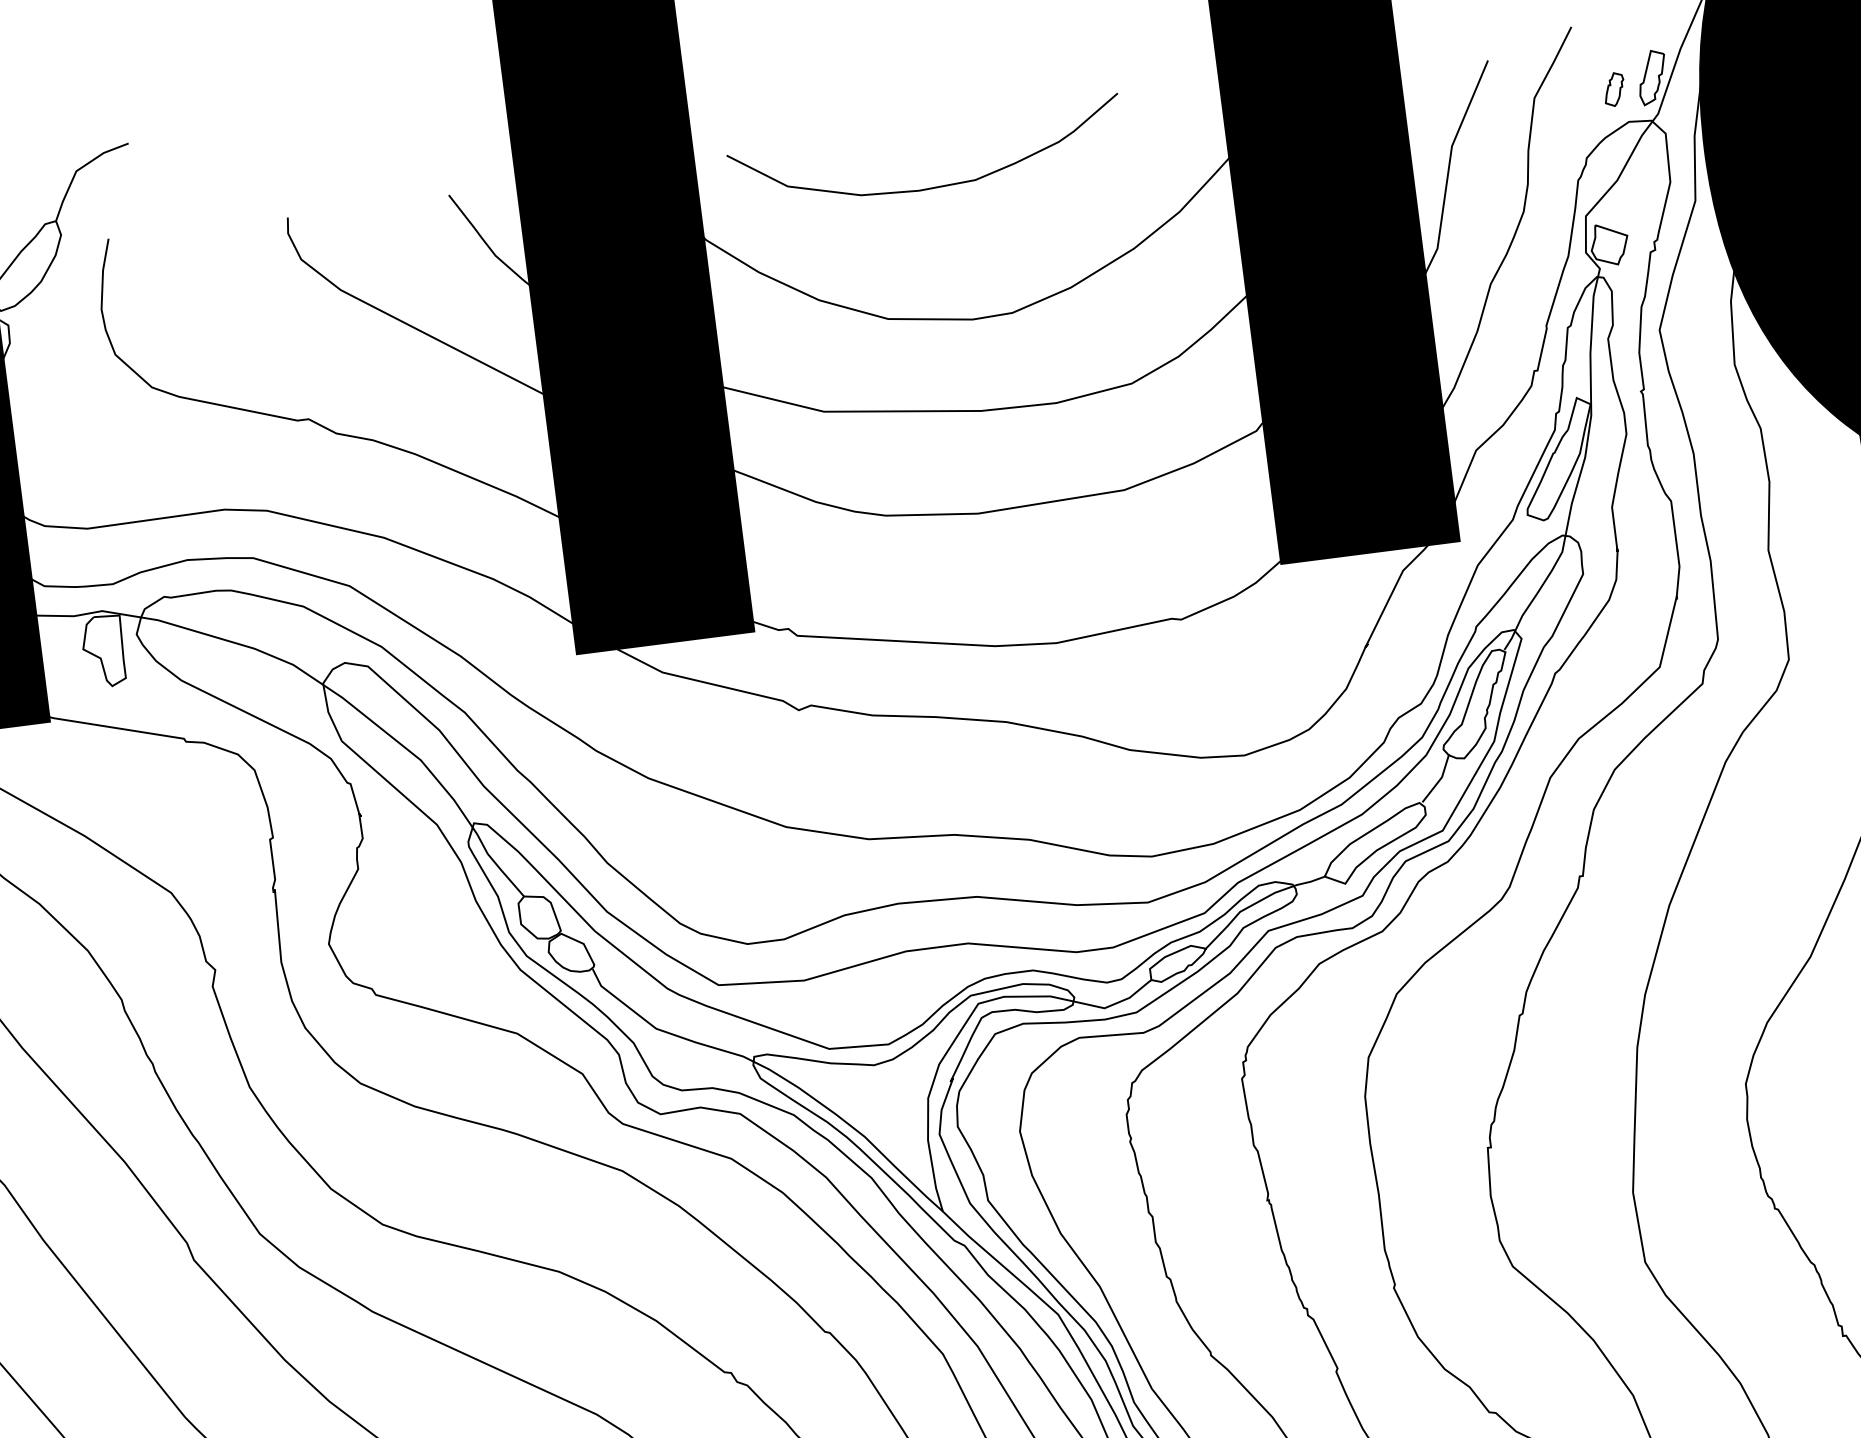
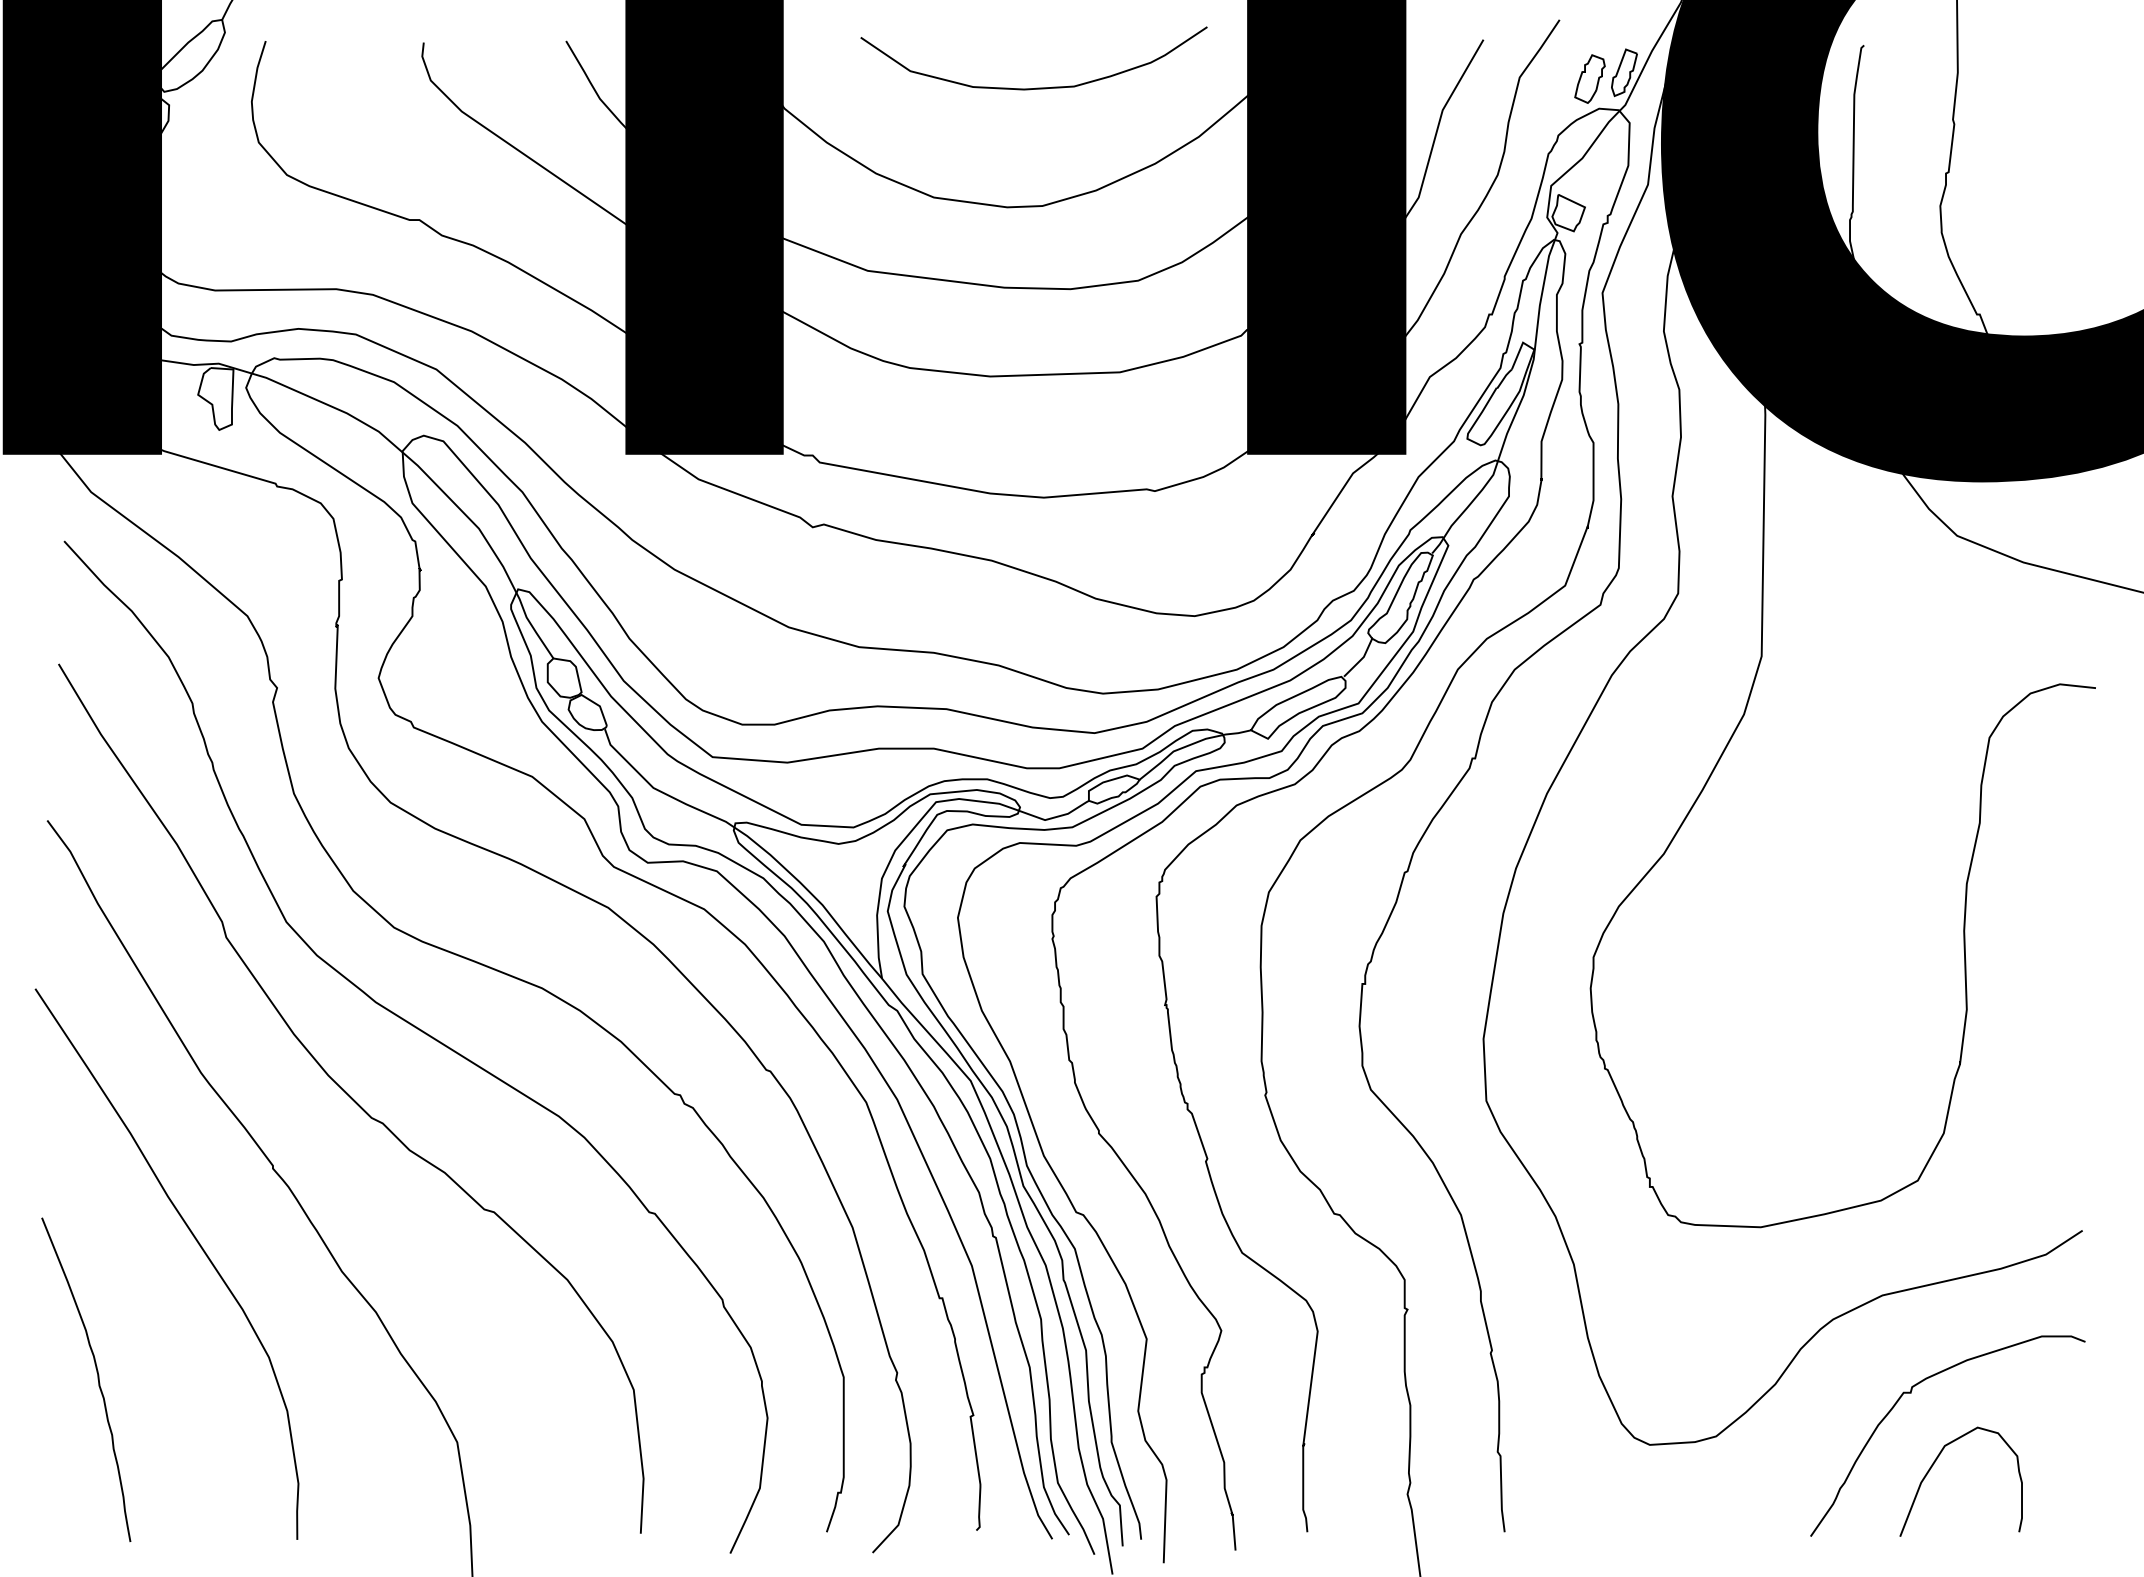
part: (1613, 89) -> (1589, 78), size x1.67
curve: (932, 186) -> (1036, 87), moved

